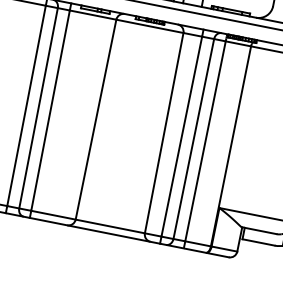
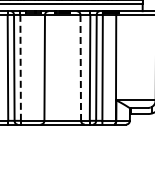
line: (50, 109) -> (20, 67), solid -> dashed
line: (163, 132) -> (80, 67), solid -> dashed

